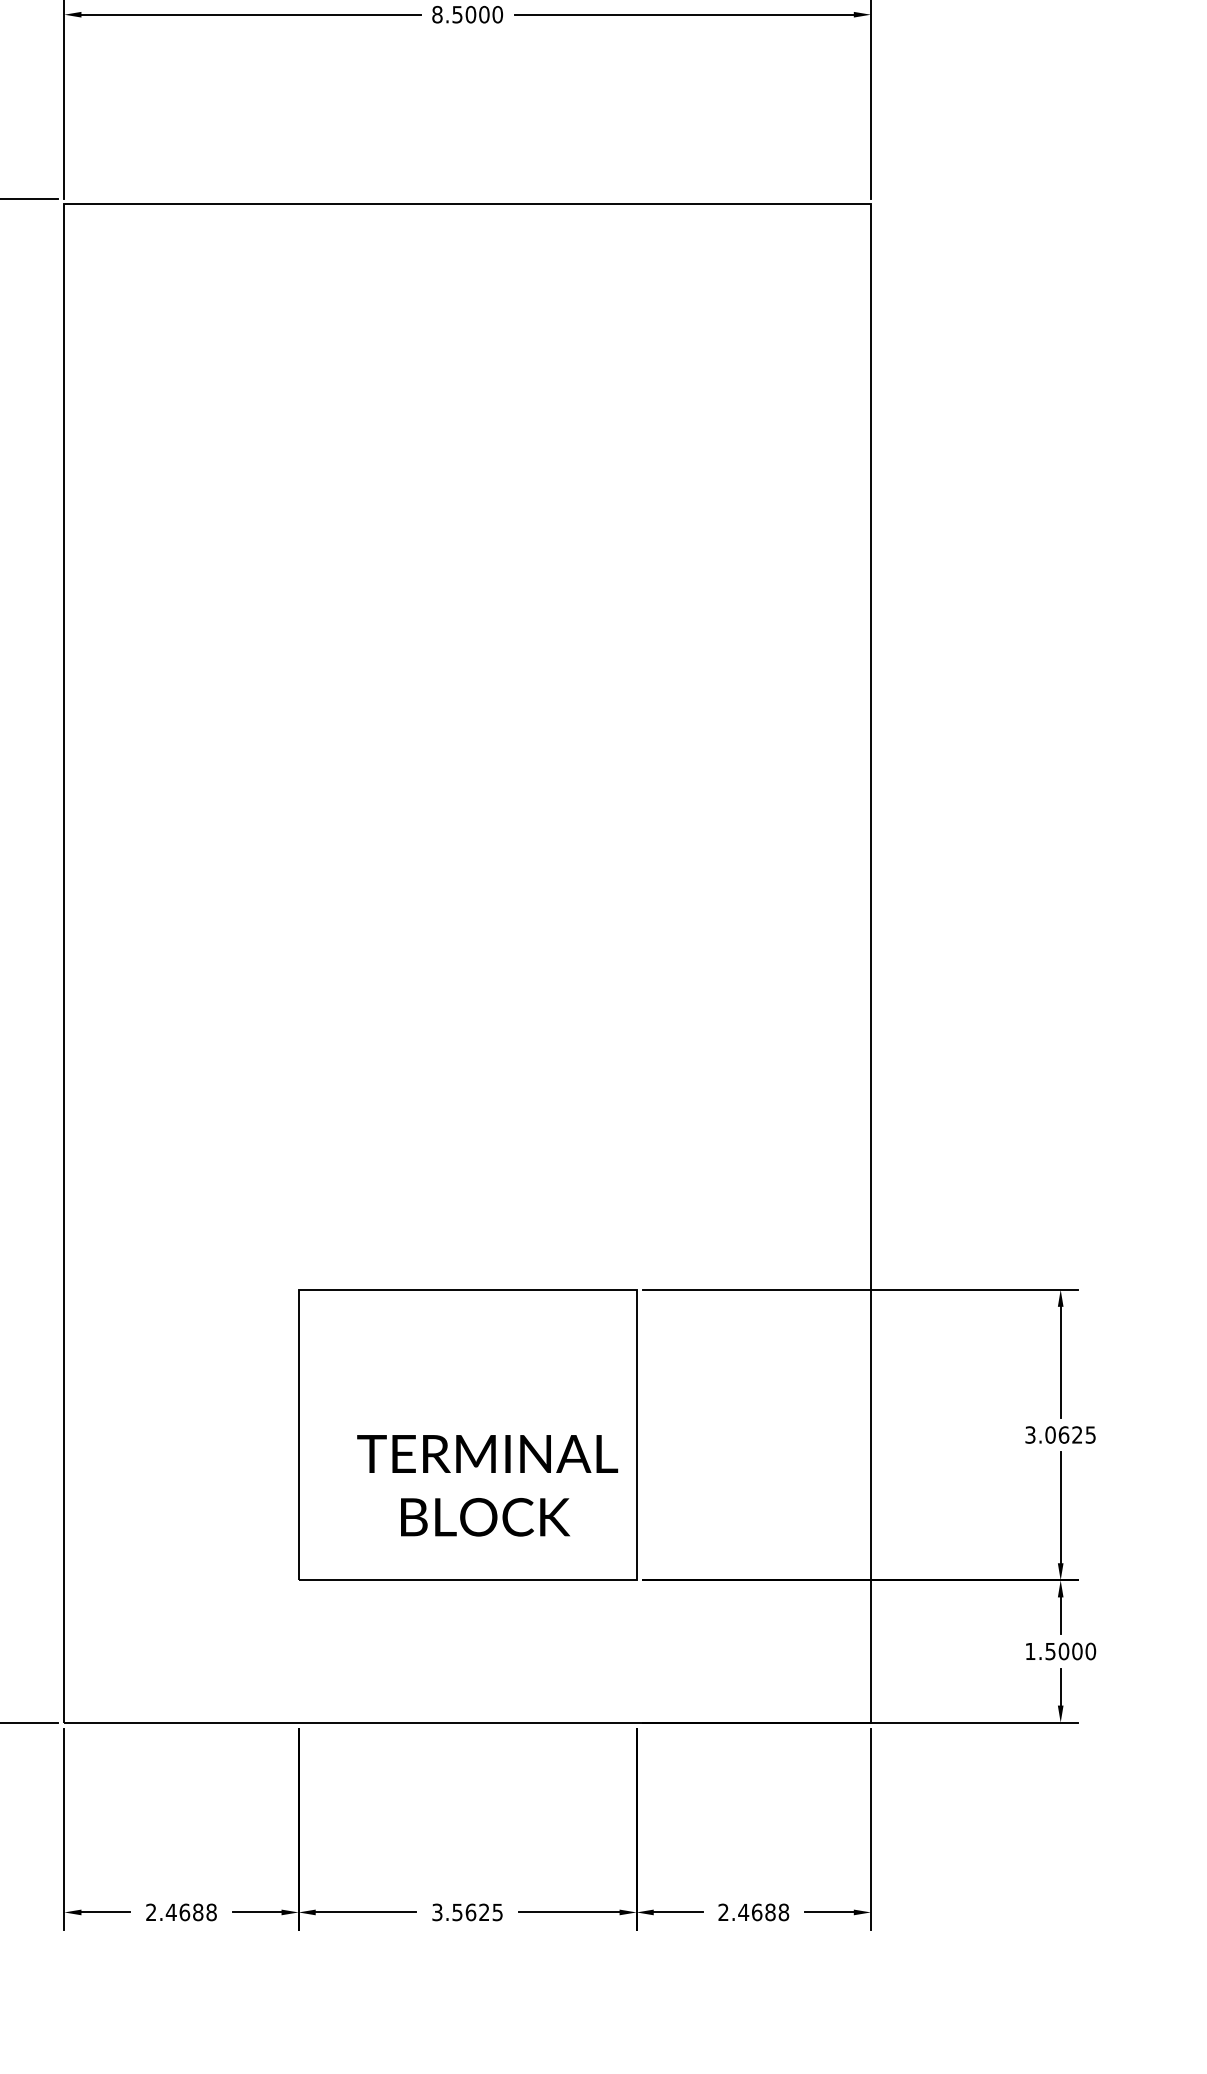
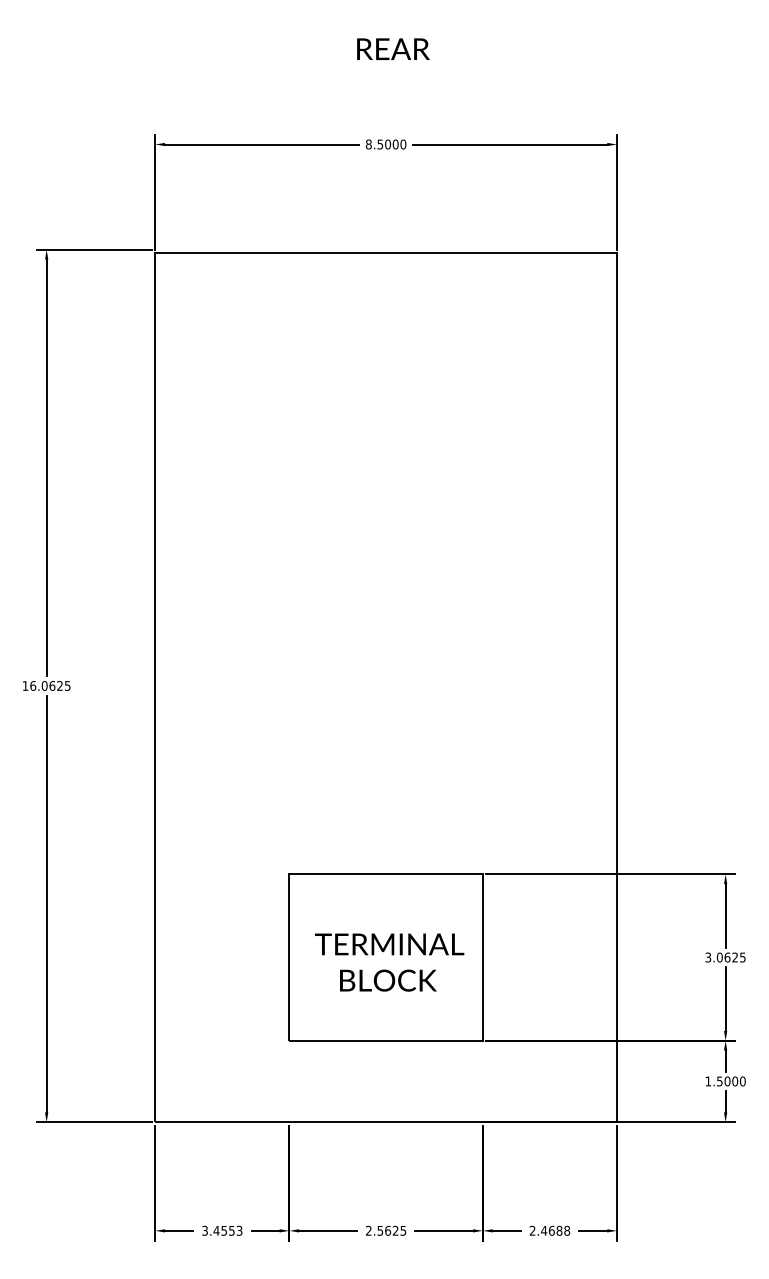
text: (487, 1485) -> (389, 962), moved
text: (181, 1911) -> (222, 1230), 2.4688 -> 3.4553
text: (436, 1911) -> (368, 1230), 3.5625 -> 2.5625

